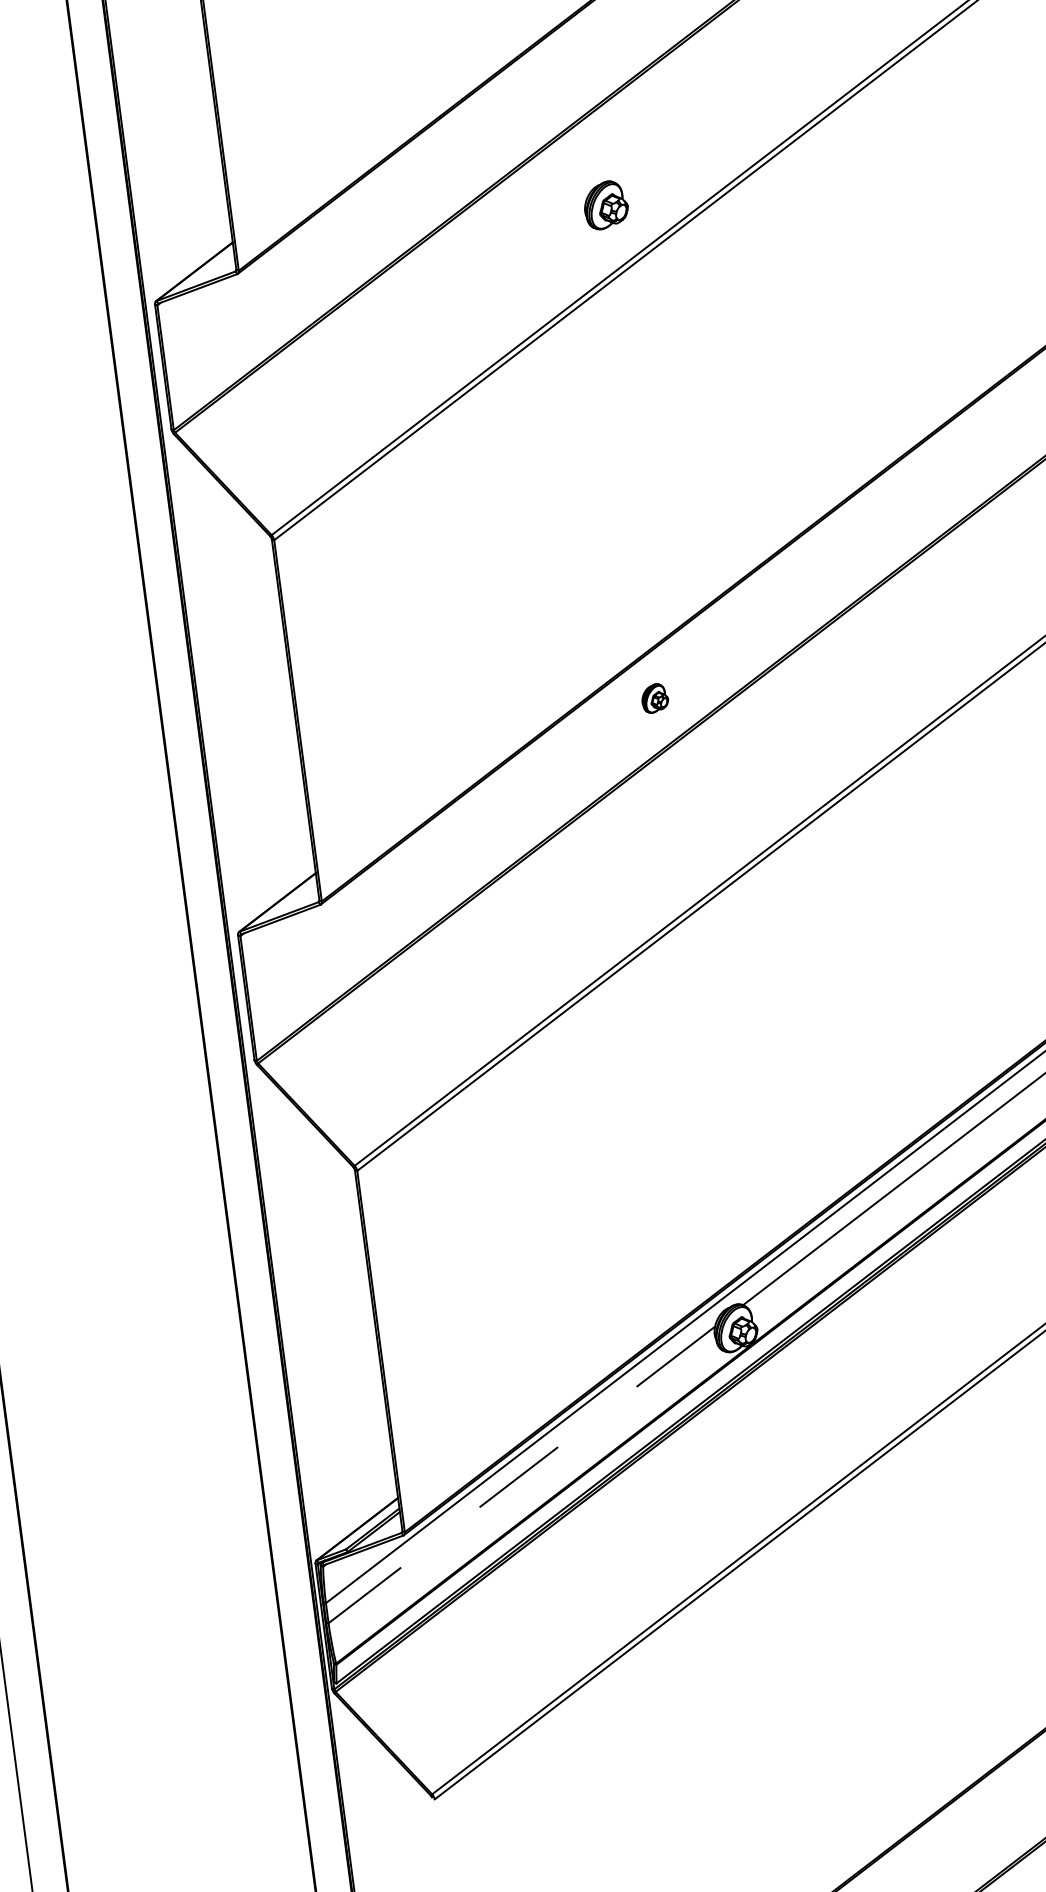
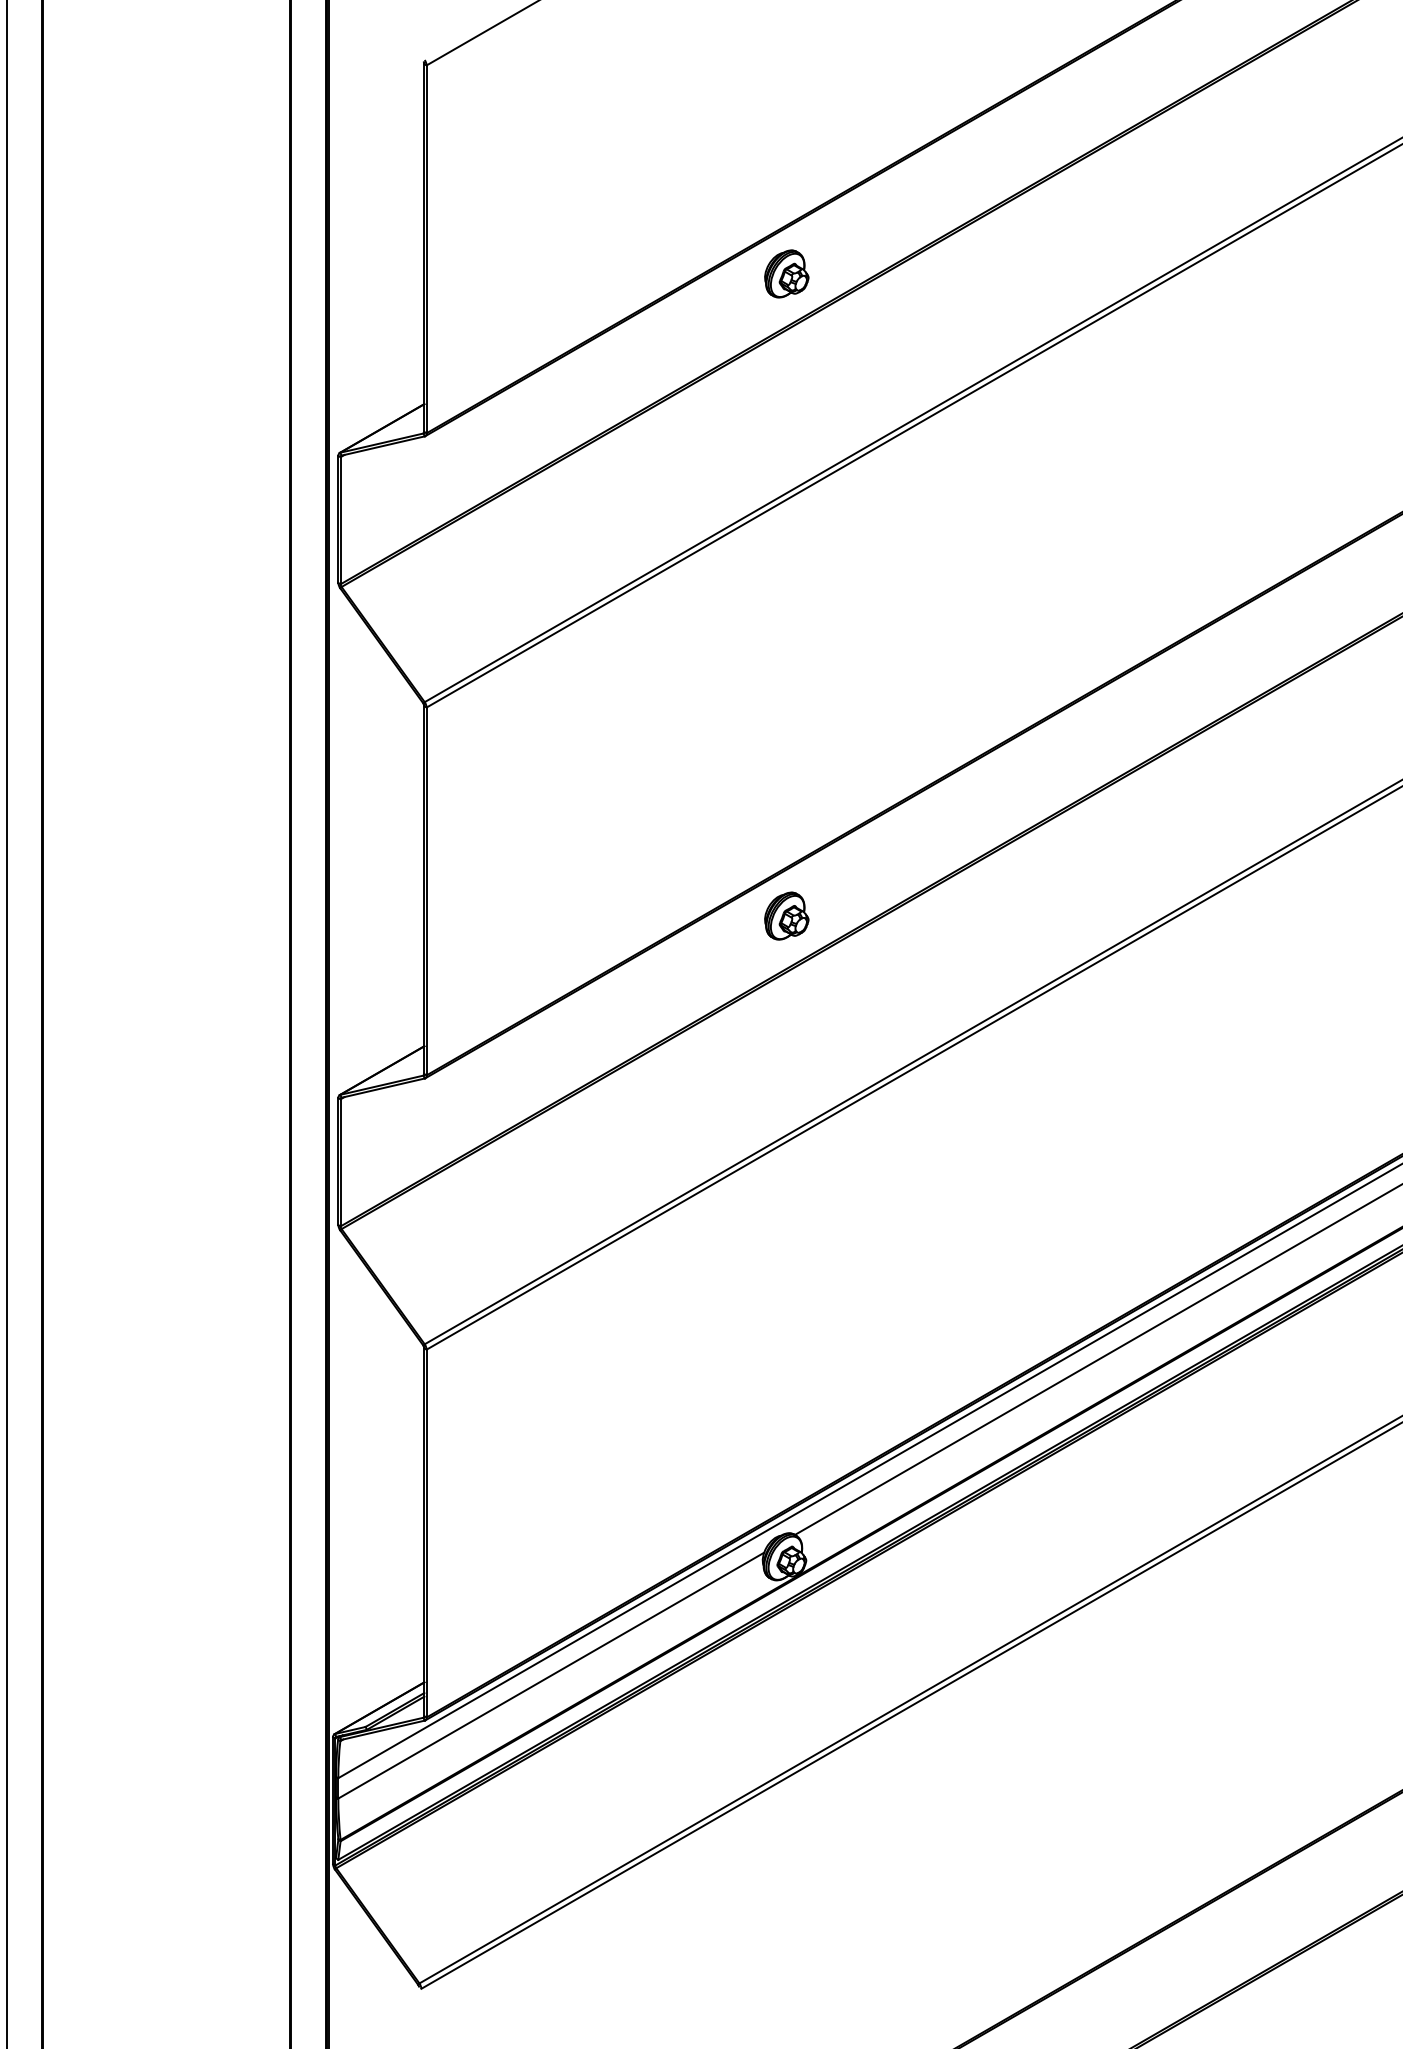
part: (605, 204) -> (786, 273), moved
part: (654, 697) -> (786, 915), size x1.67
line: (522, 1474) -> (551, 1675), dashed -> solid

